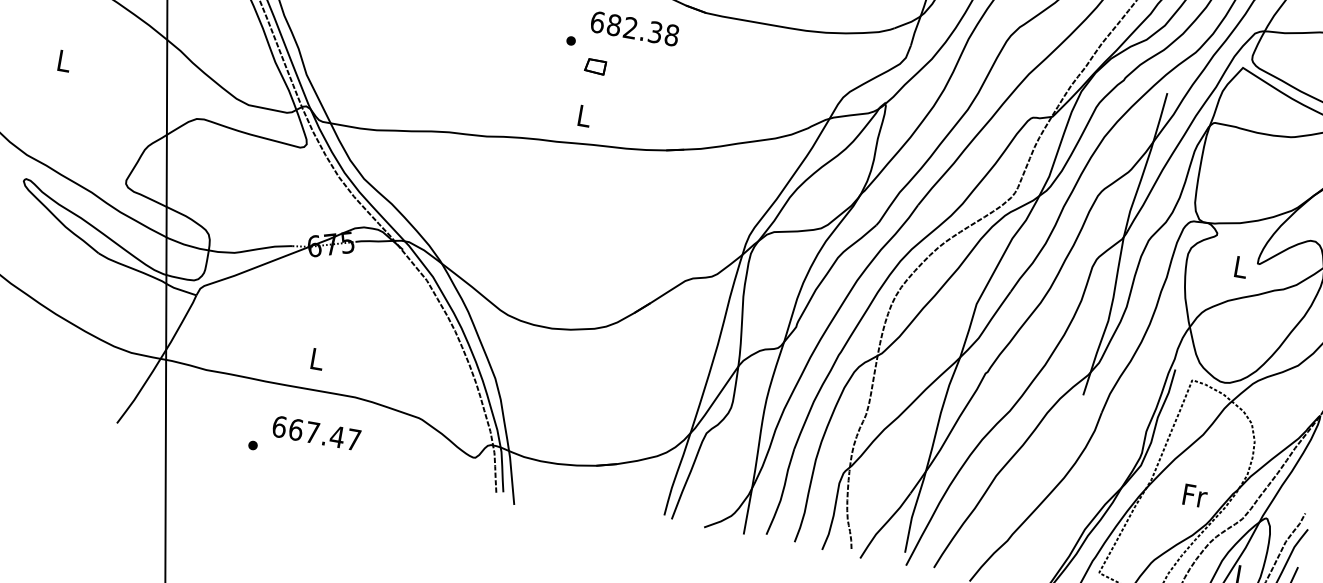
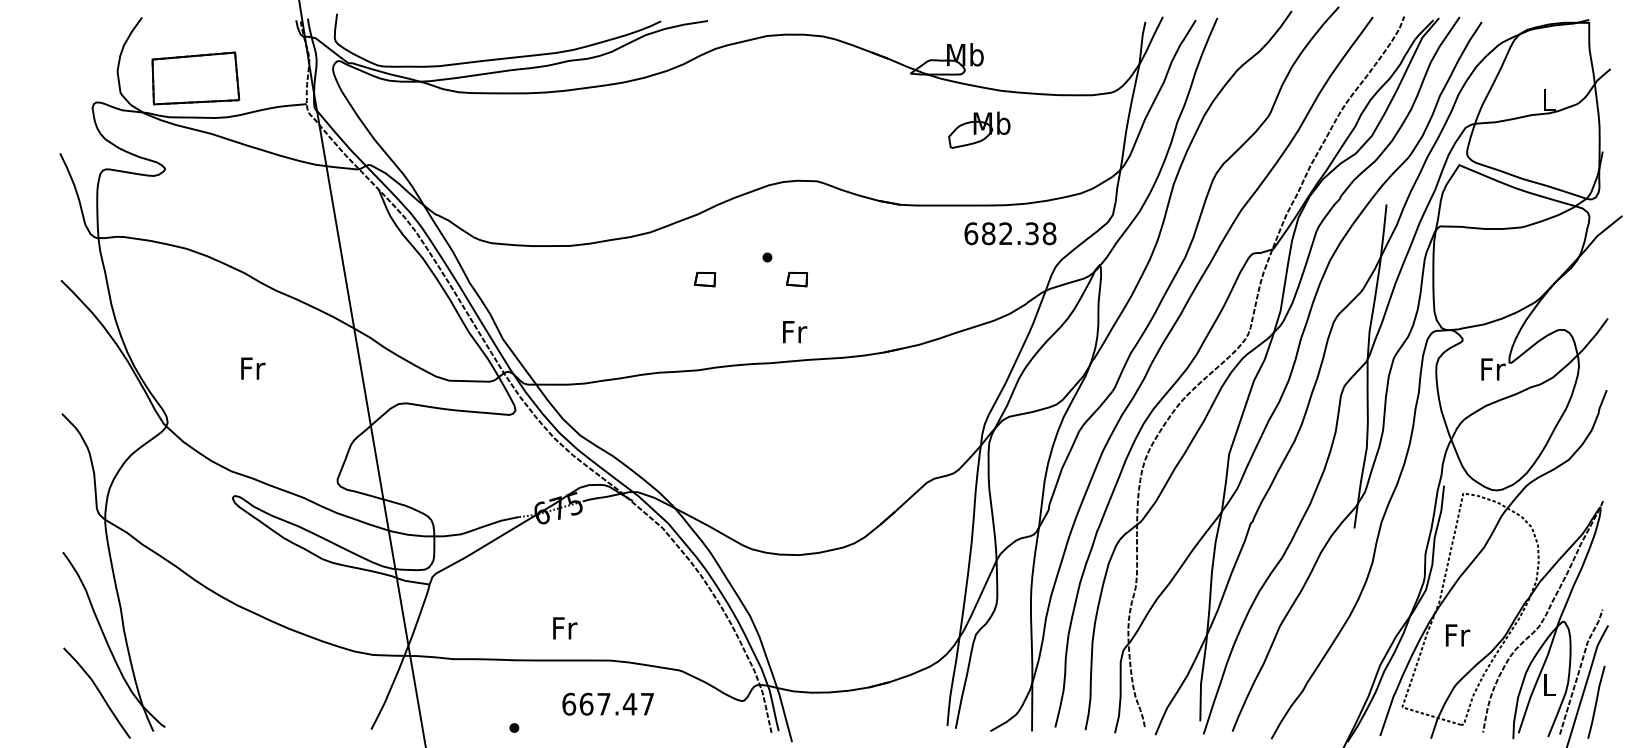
text: (634, 28) -> (1010, 233), moved
part: (507, 51) -> (704, 279), added
text: (65, 61) -> (253, 368), L -> Fr
text: (585, 116) -> (795, 332), L -> Fr
text: (1241, 267) -> (1493, 369), L -> Fr
text: (318, 359) -> (565, 628), L -> Fr
text: (316, 432) -> (607, 703), moved
text: (1195, 496) -> (1458, 635), moved

